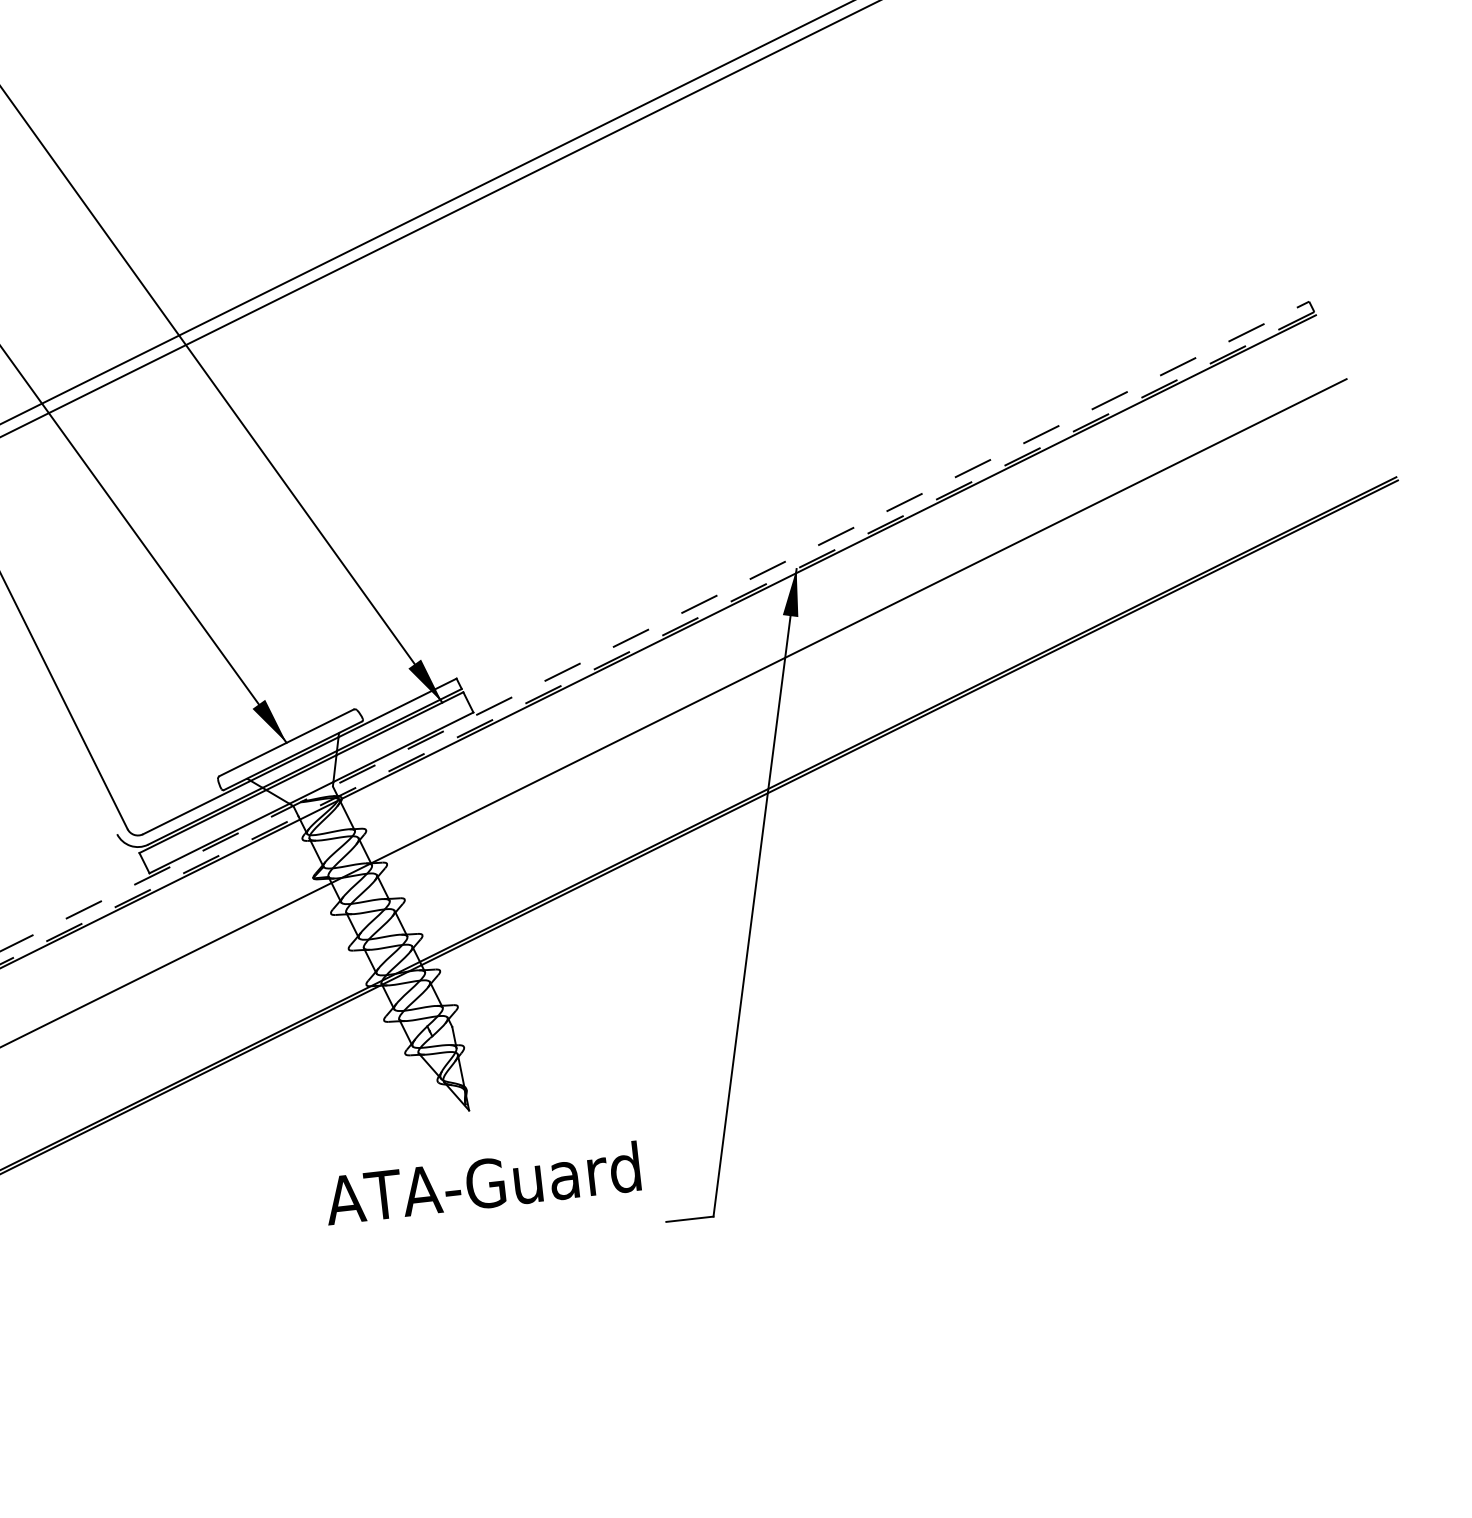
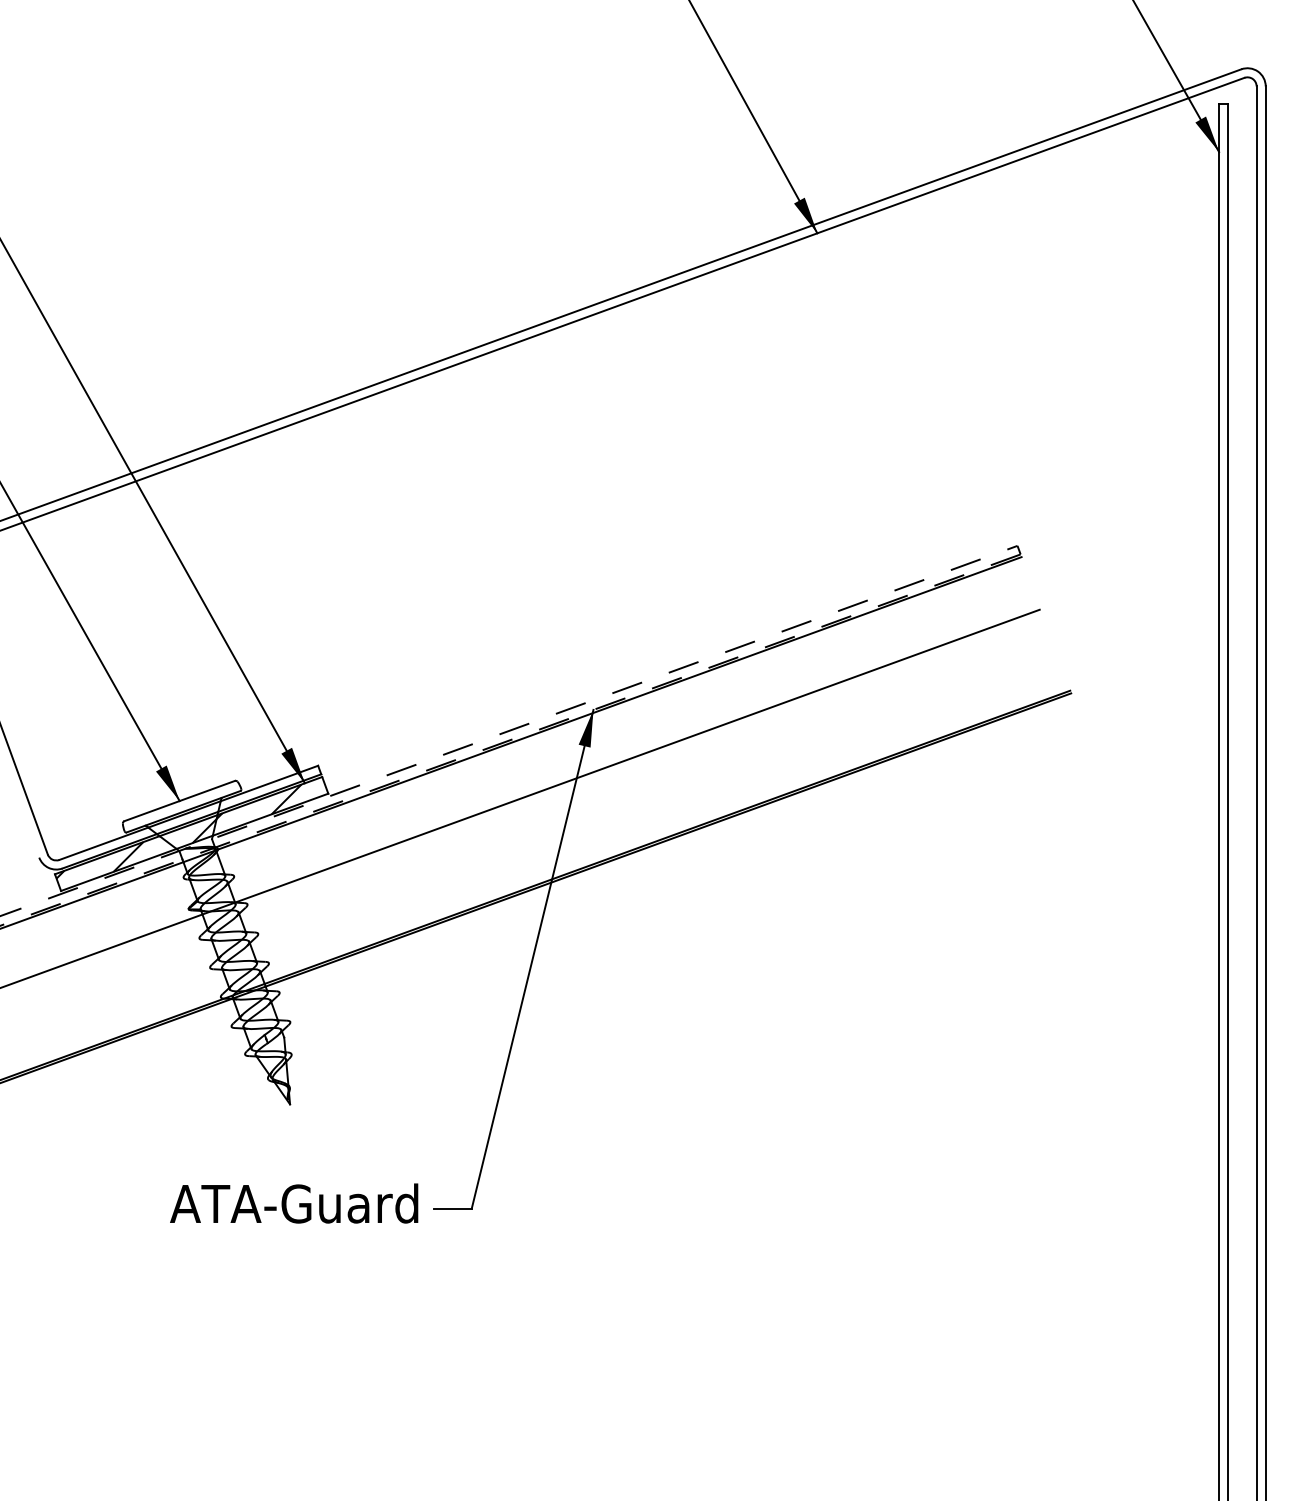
hatch: (289, 781) -> (178, 831), added
text: (482, 1183) -> (294, 1203), moved

